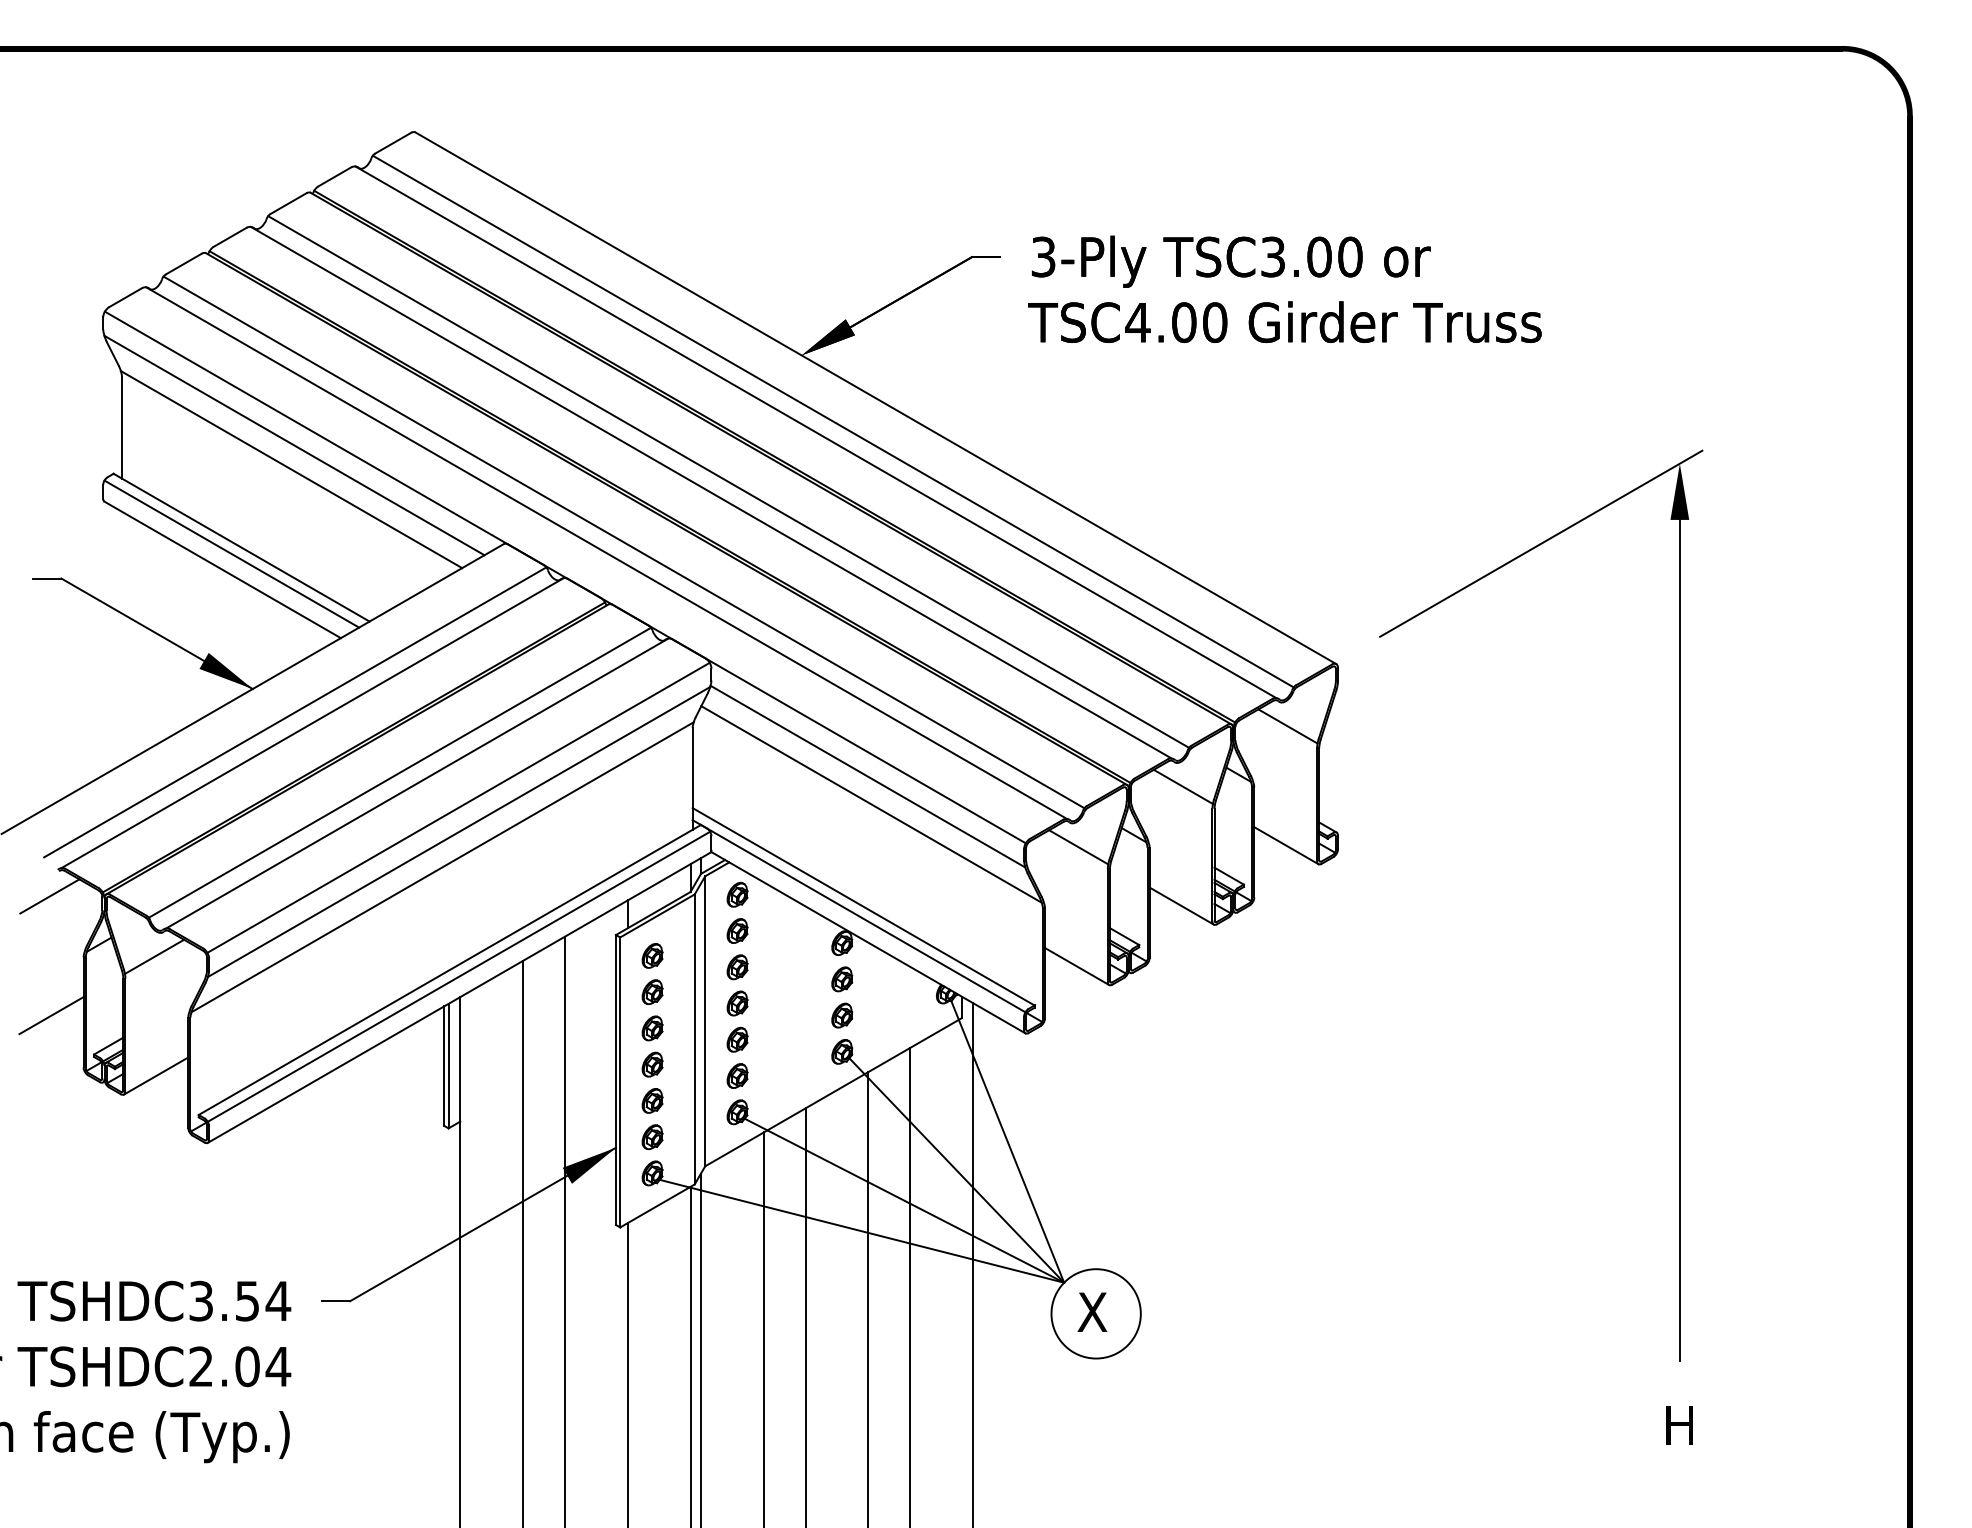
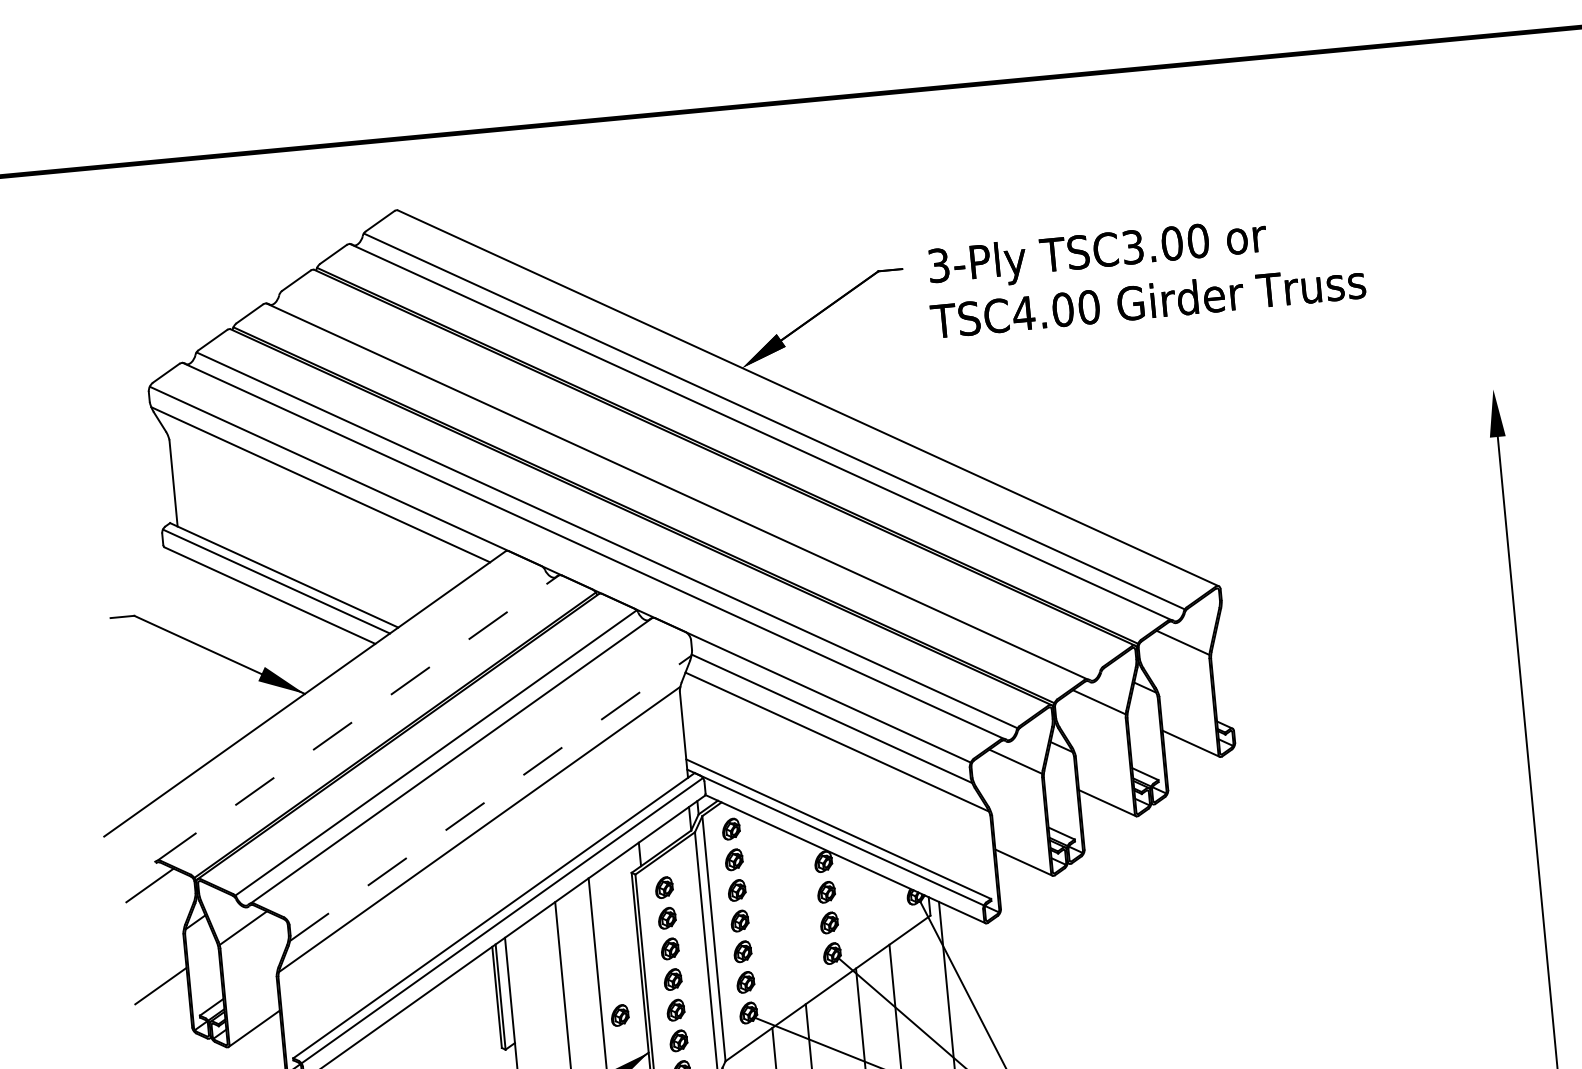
line: (291, 469) -> (320, 505), removed
line: (728, 481) -> (690, 480), removed
line: (1541, 543) -> (1382, 467), removed
line: (295, 712) -> (342, 710), removed
line: (313, 722) -> (358, 717), solid -> dashed
line: (458, 807) -> (488, 777), removed
line: (459, 831) -> (491, 797), solid -> dashed
part: (586, 1100) -> (619, 1015), added

